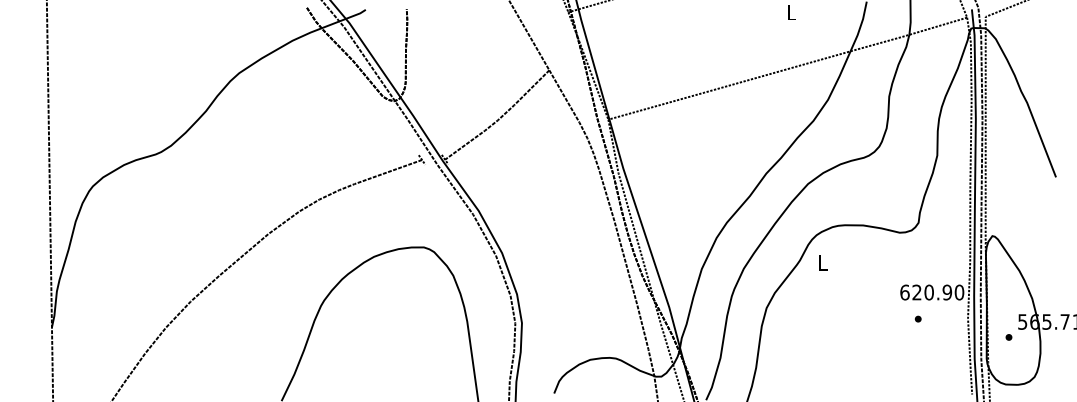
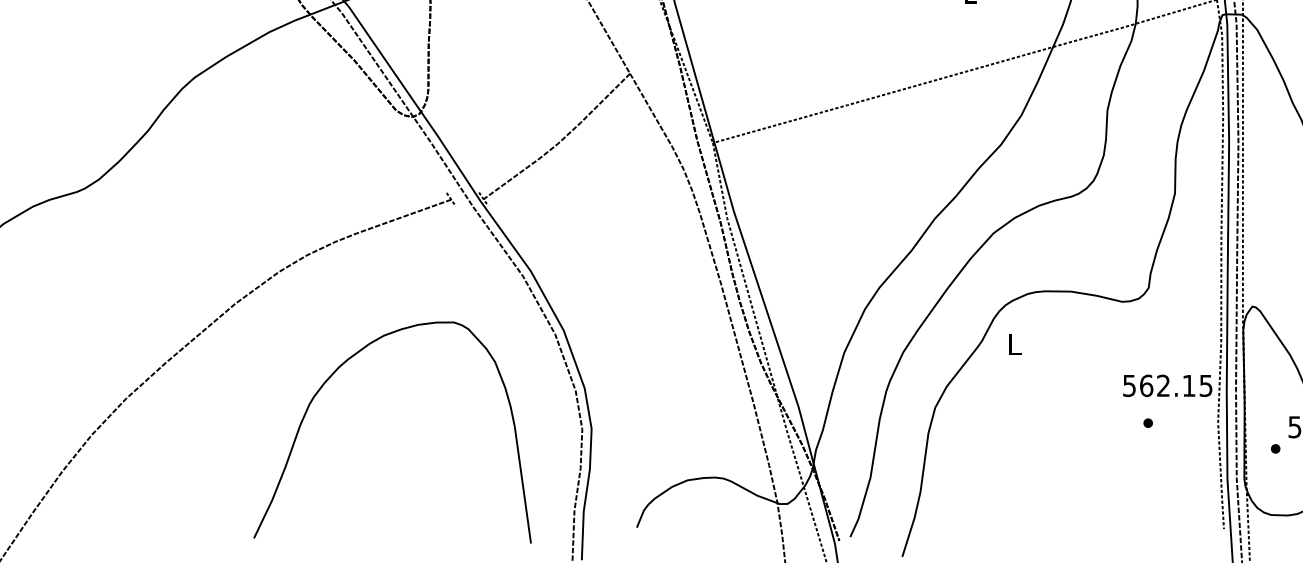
text: (932, 292) -> (1168, 385), 620.90 -> 562.15

